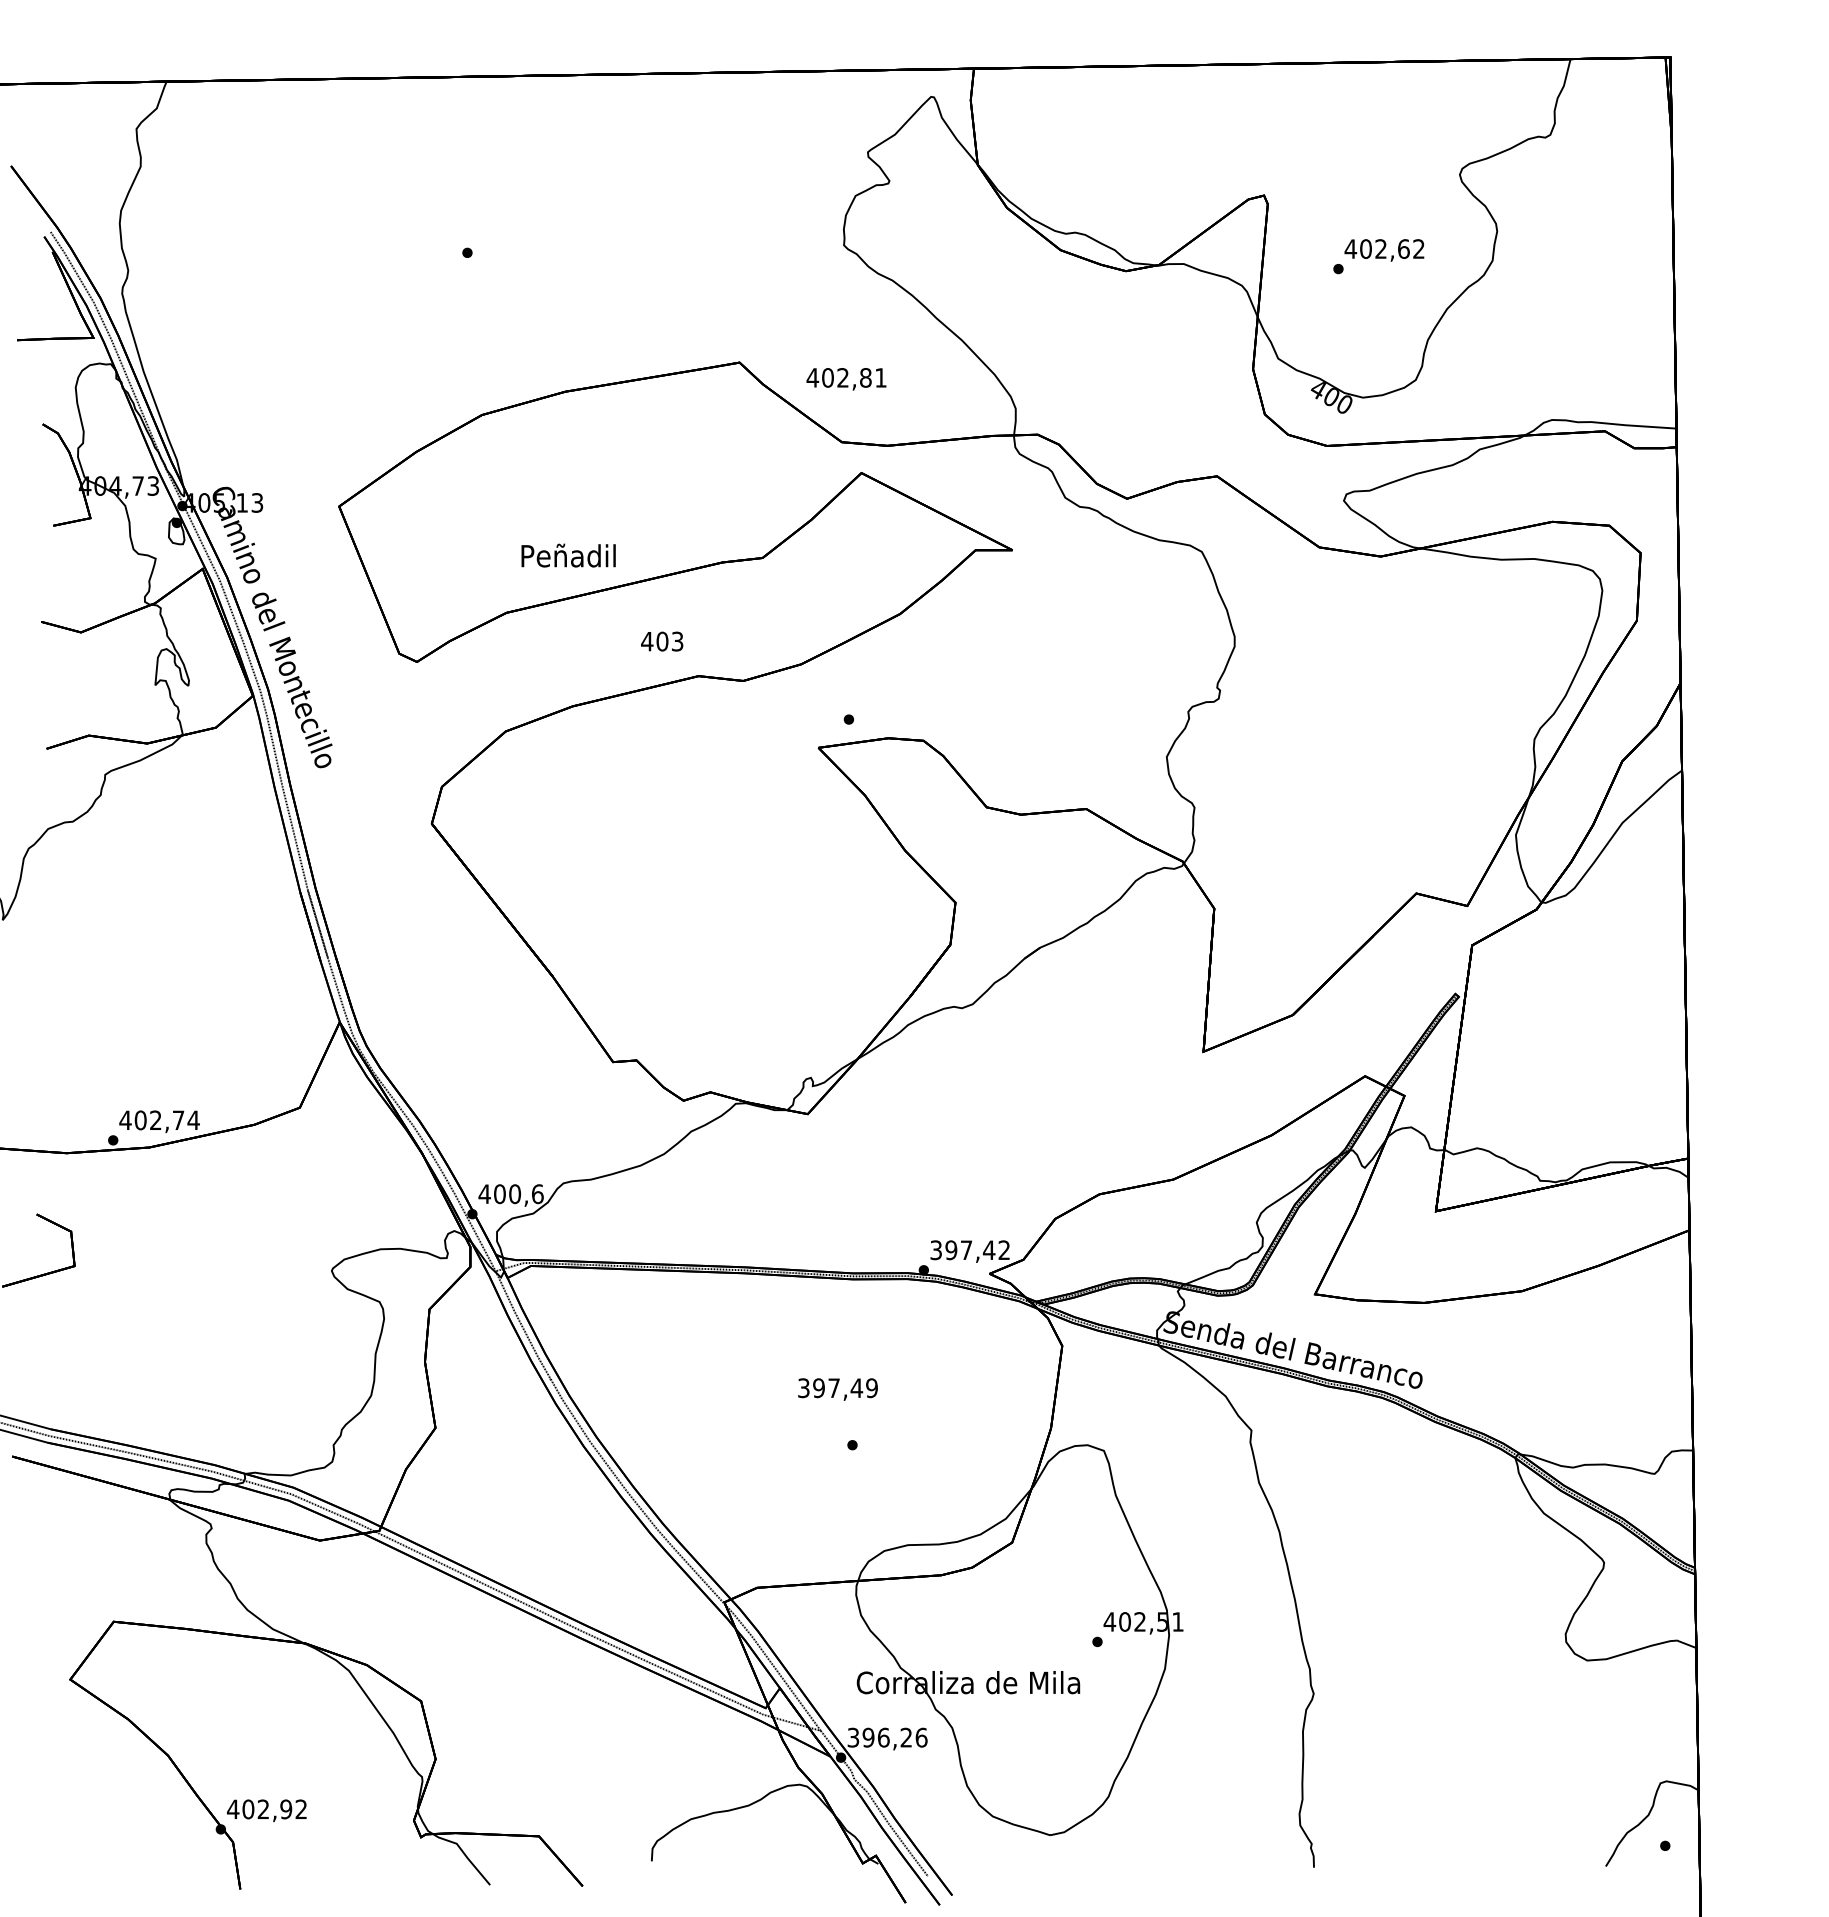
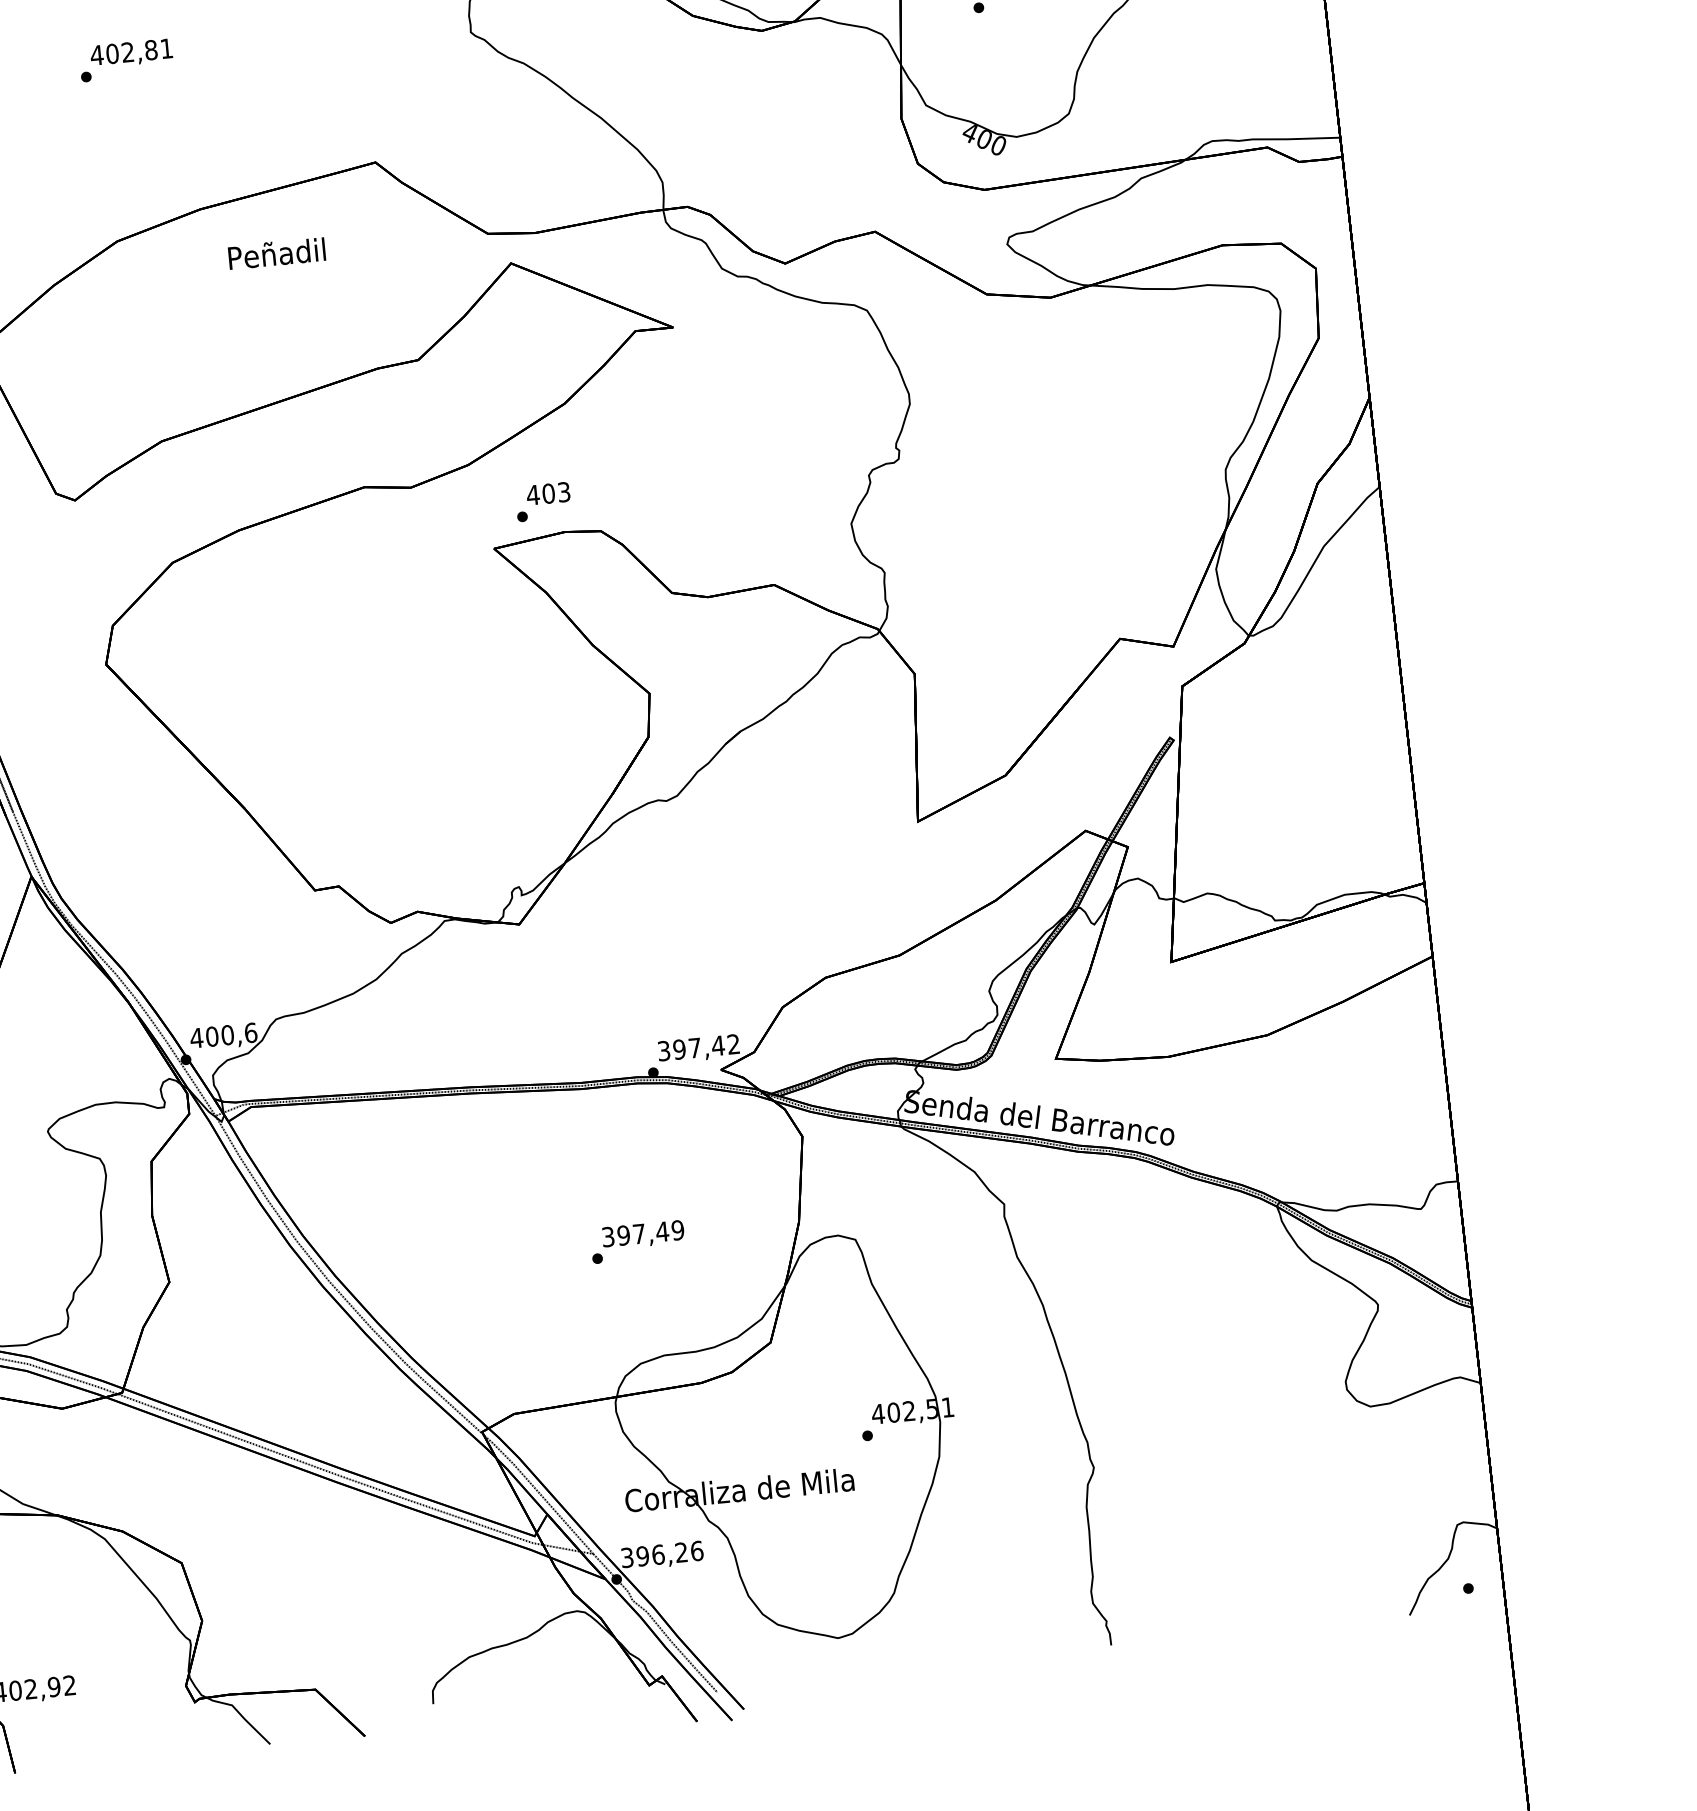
text: (846, 379) -> (131, 53), moved
text: (568, 555) -> (276, 253), moved
text: (662, 641) -> (548, 493), moved
text: (837, 1389) -> (642, 1235), moved

